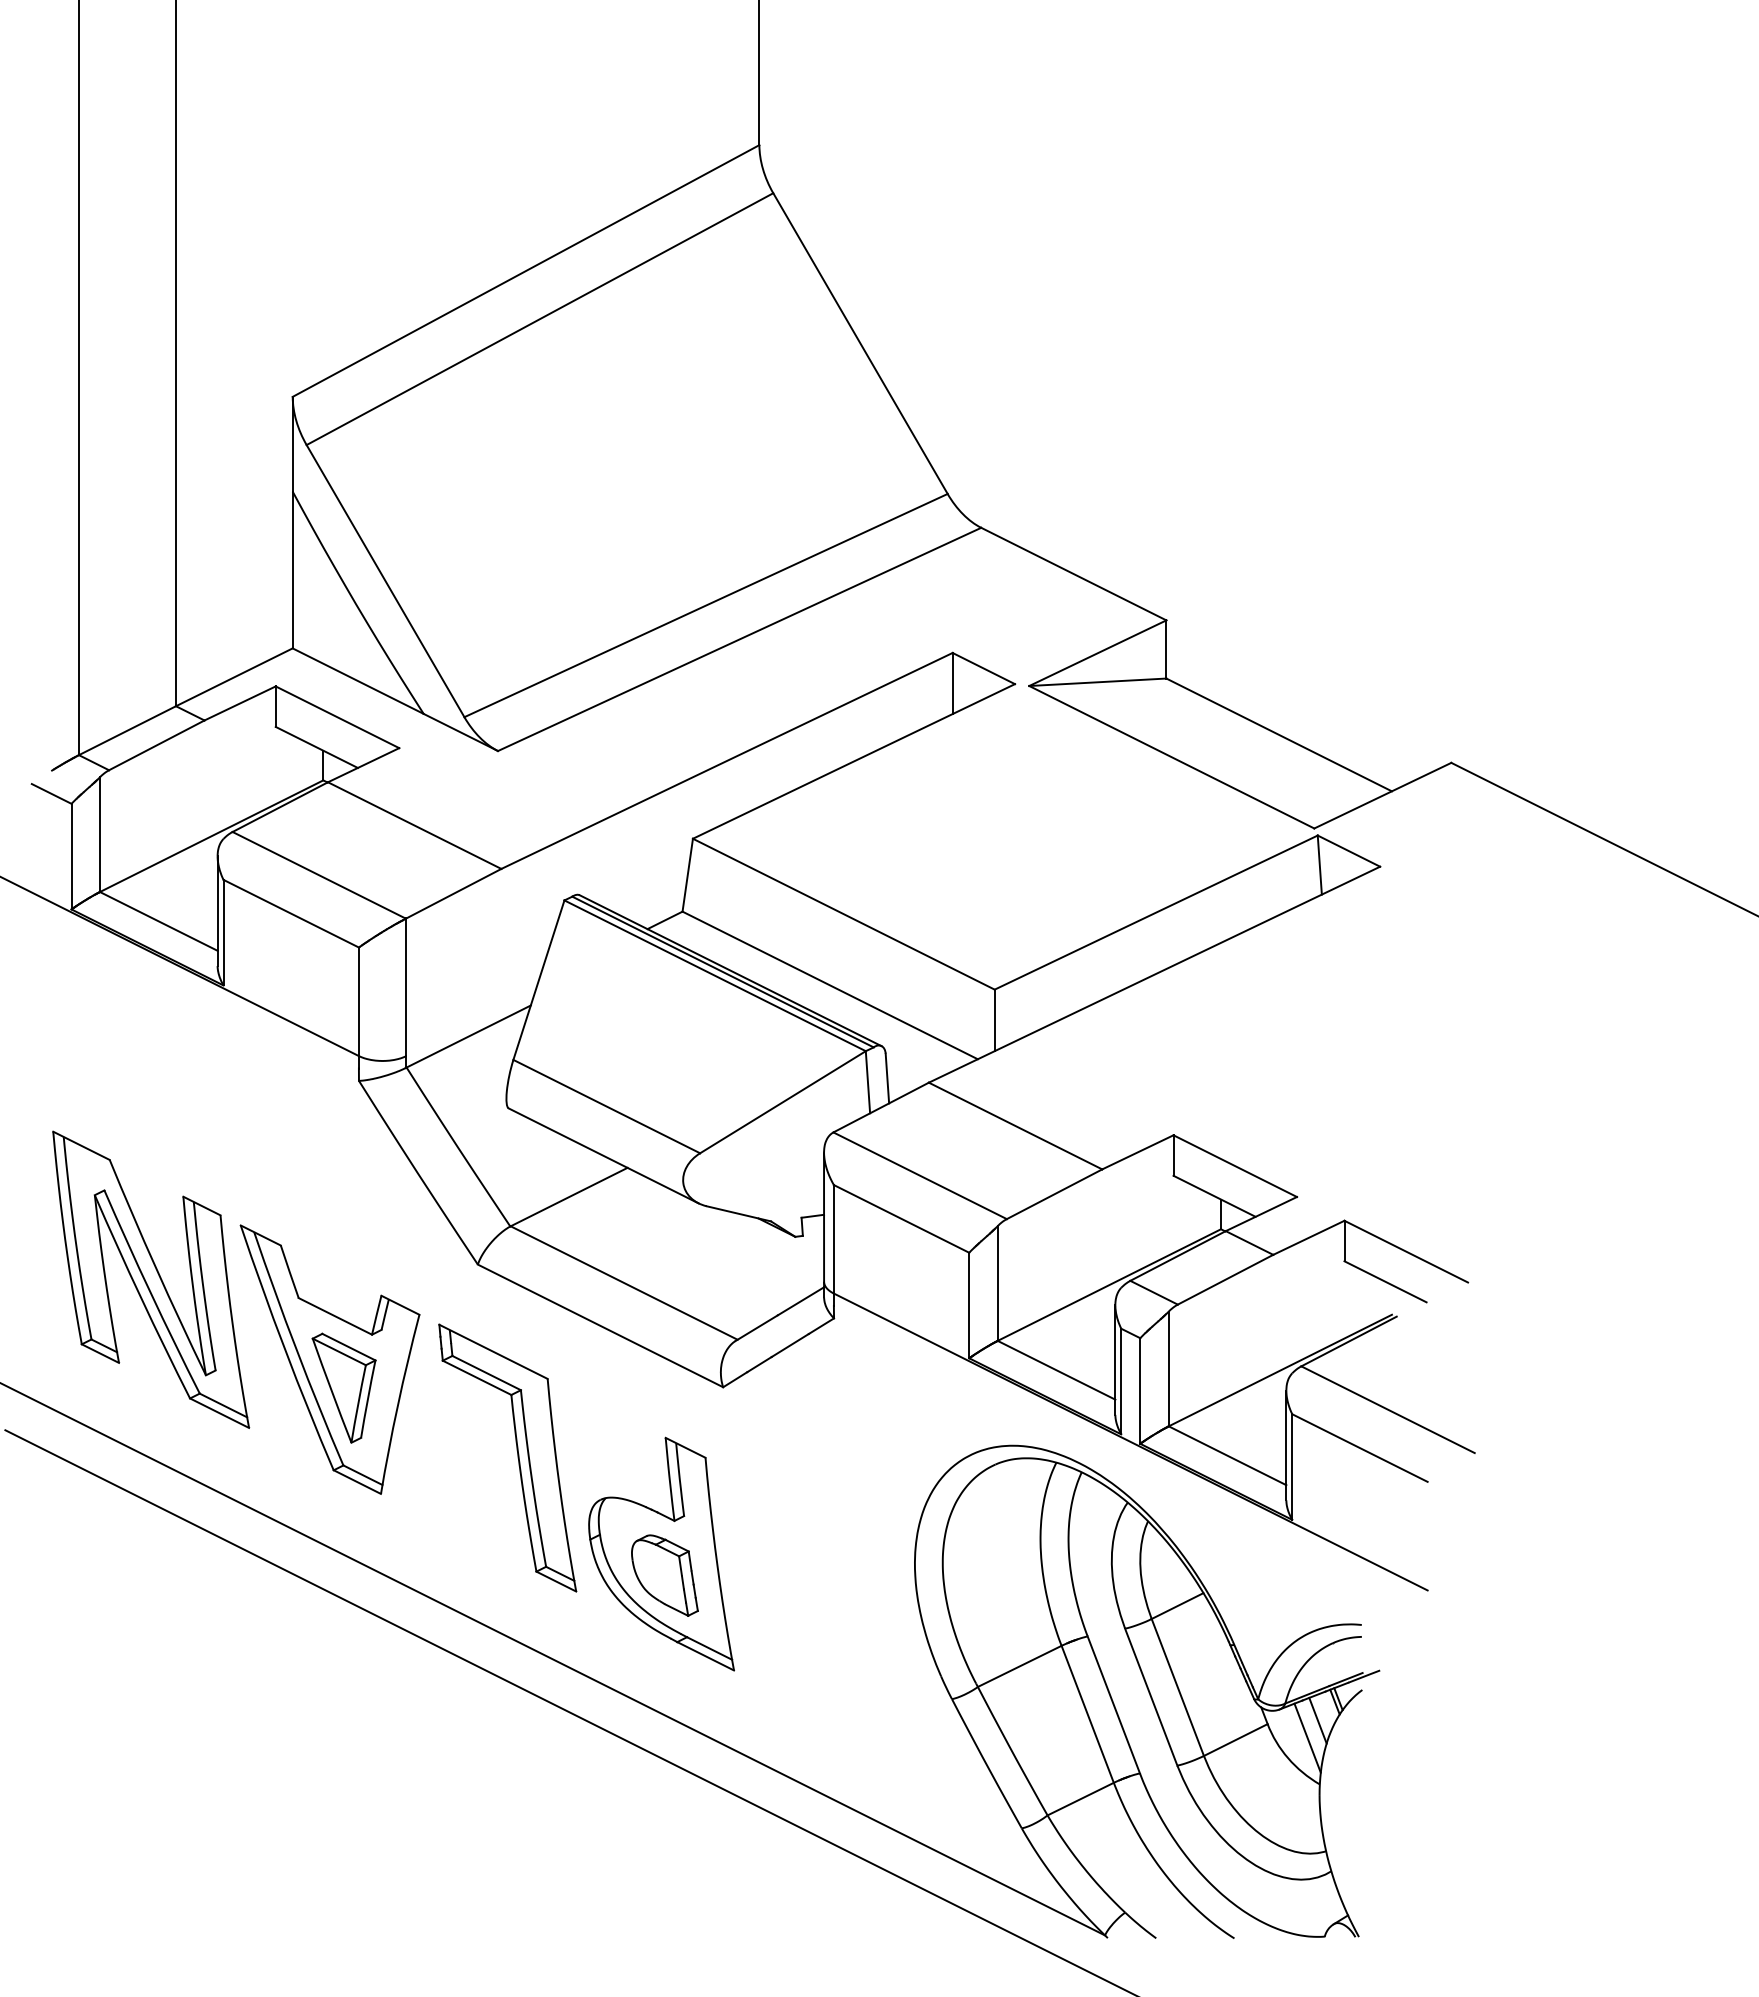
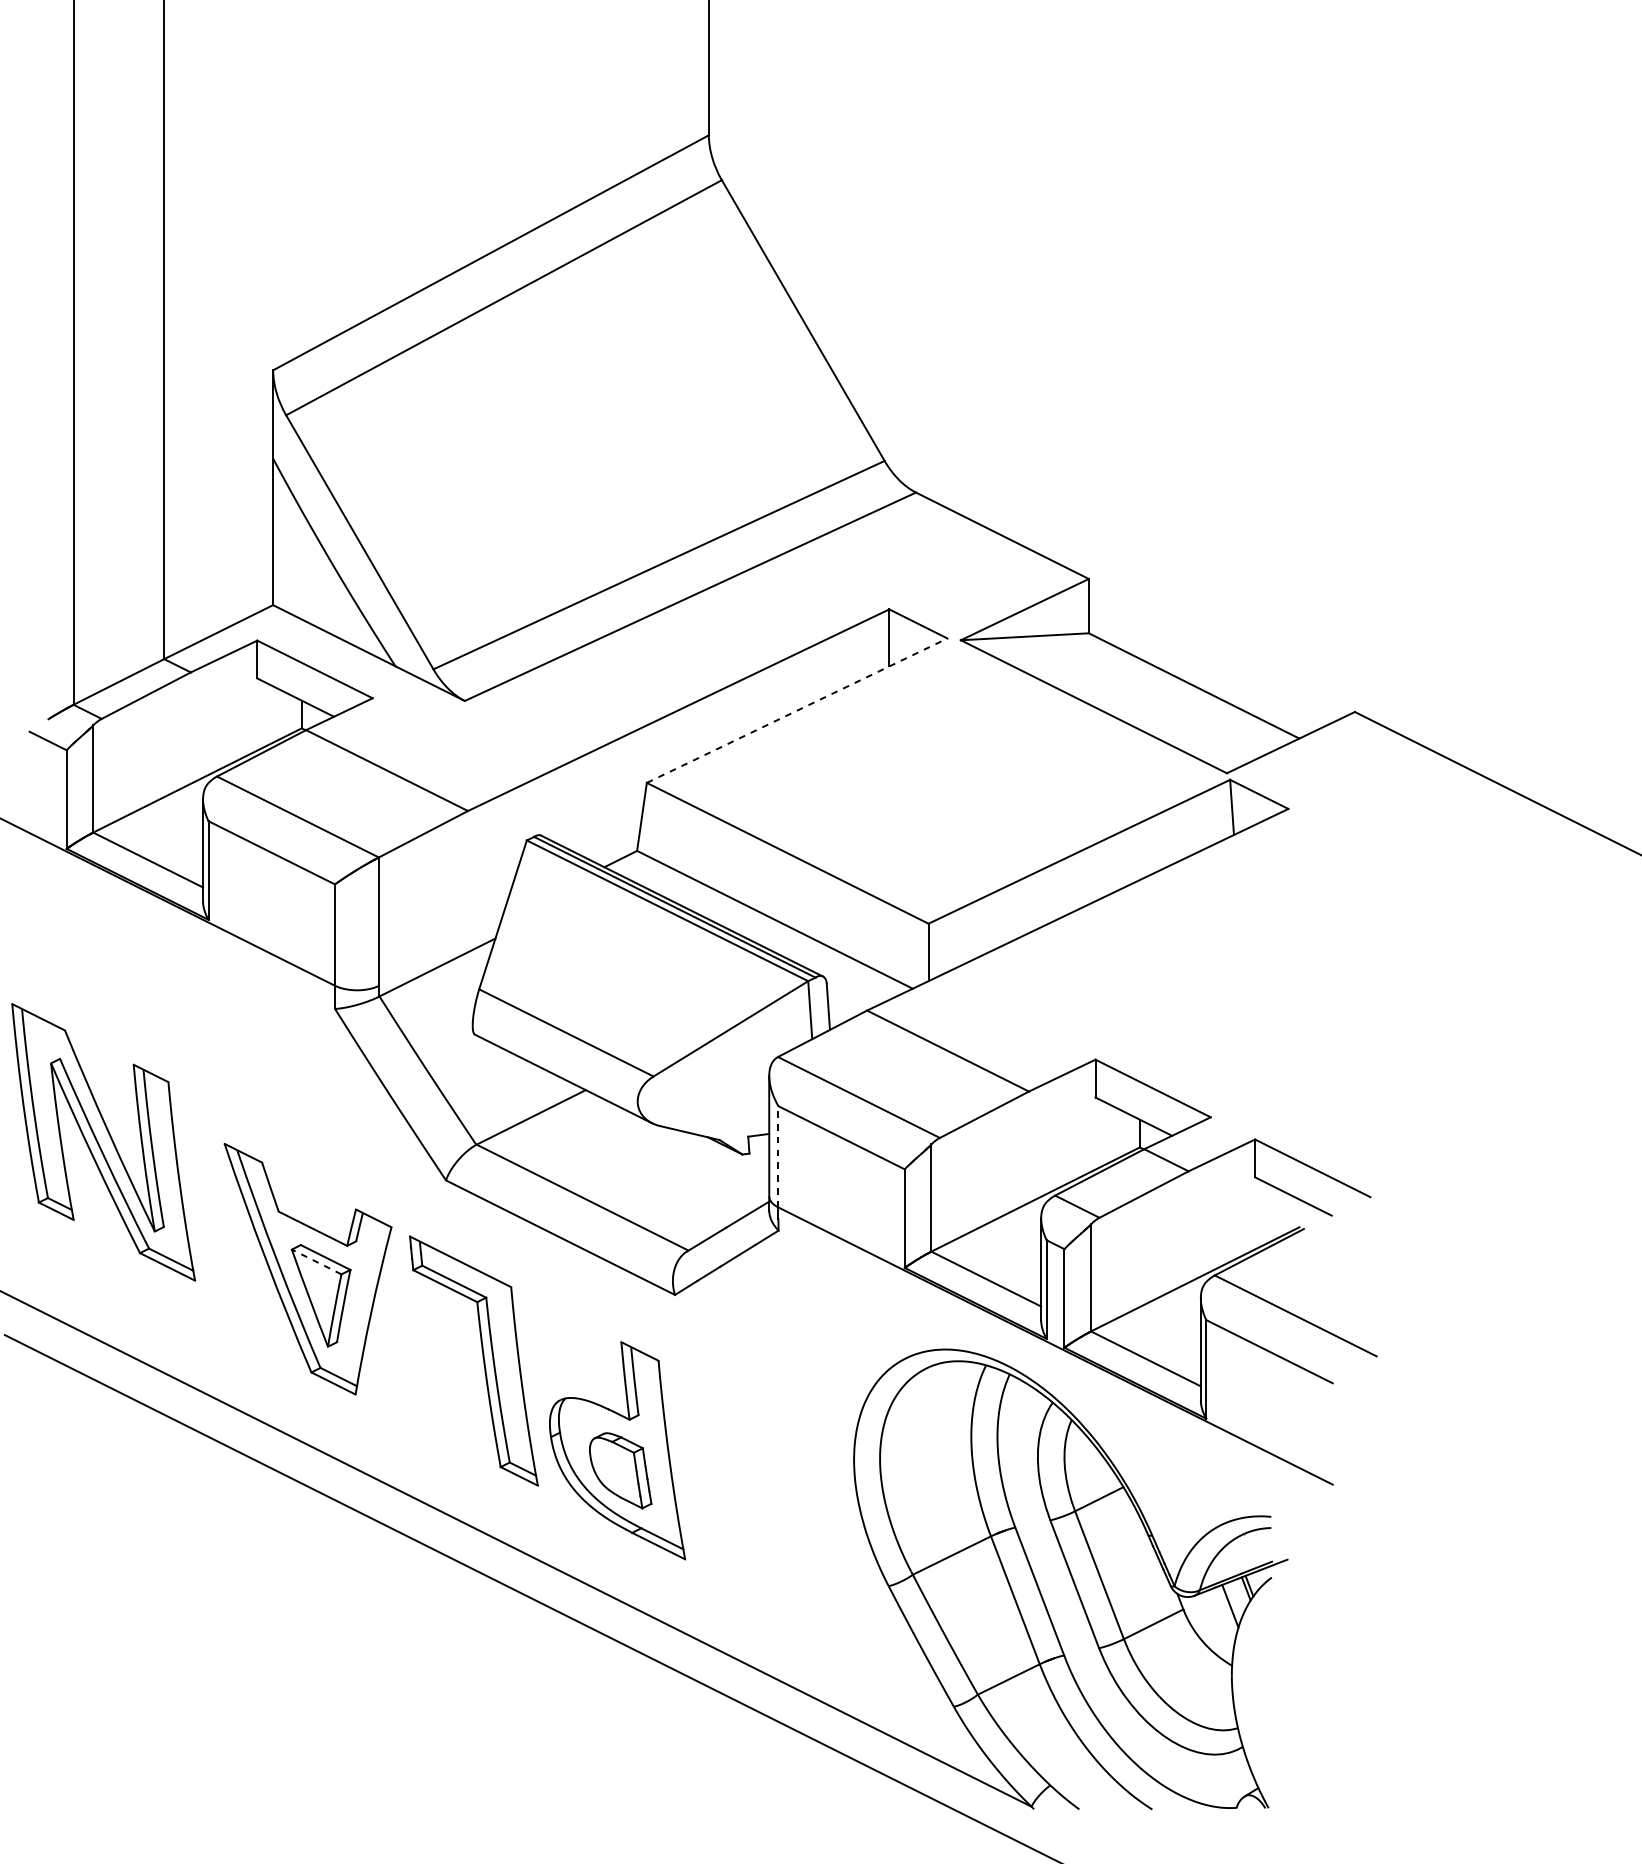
line: (853, 761) -> (796, 710), solid -> dashed
line: (833, 1238) -> (778, 1156), solid -> dashed
part: (151, 1279) -> (103, 1142), moved
line: (339, 1351) -> (316, 1261), solid -> dashed
line: (1307, 1737) -> (1220, 1621), removed

